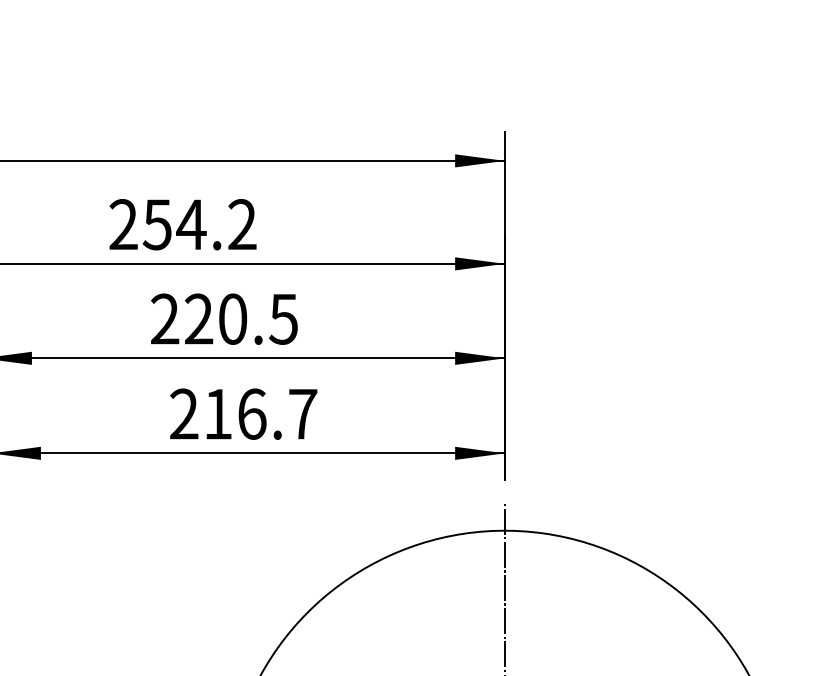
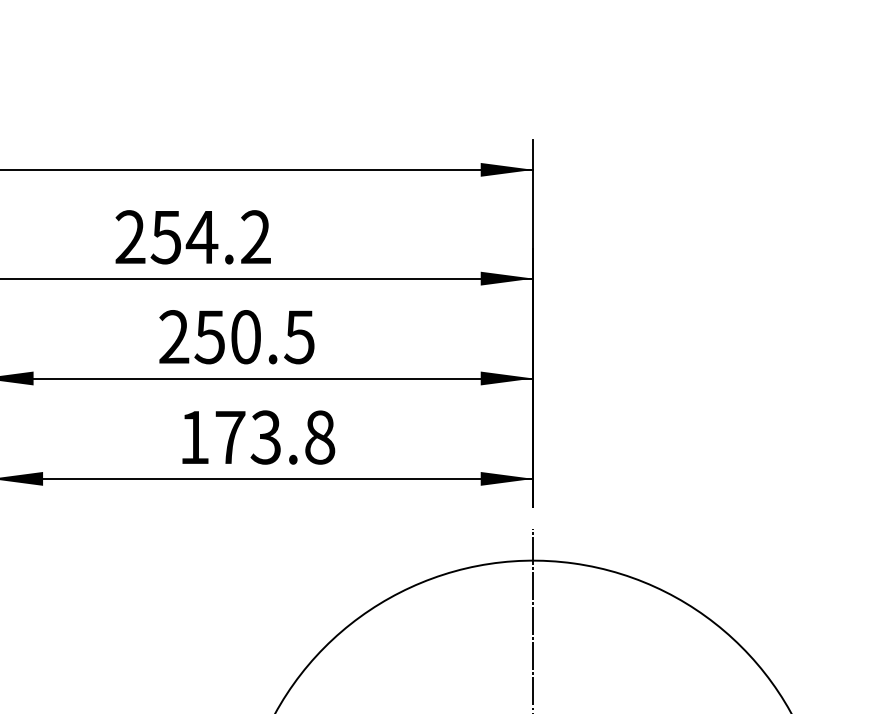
text: (198, 319) -> (209, 337), 220.5 -> 250.5
text: (243, 414) -> (257, 437), 216.7 -> 173.8

